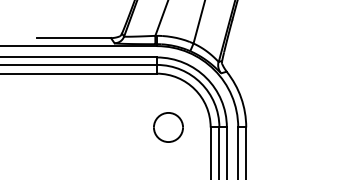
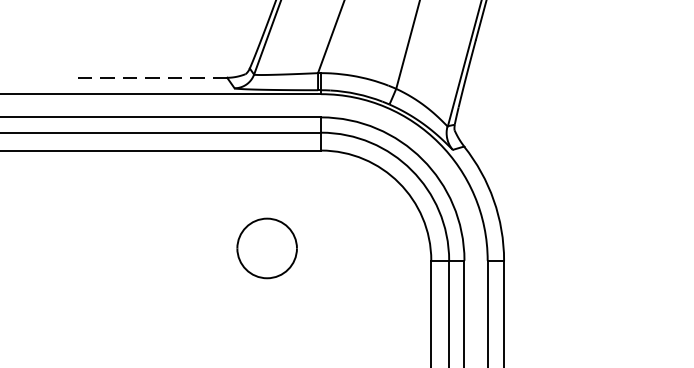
line: (73, 38) -> (150, 78), solid -> dashed
part: (168, 127) -> (267, 248), moved

